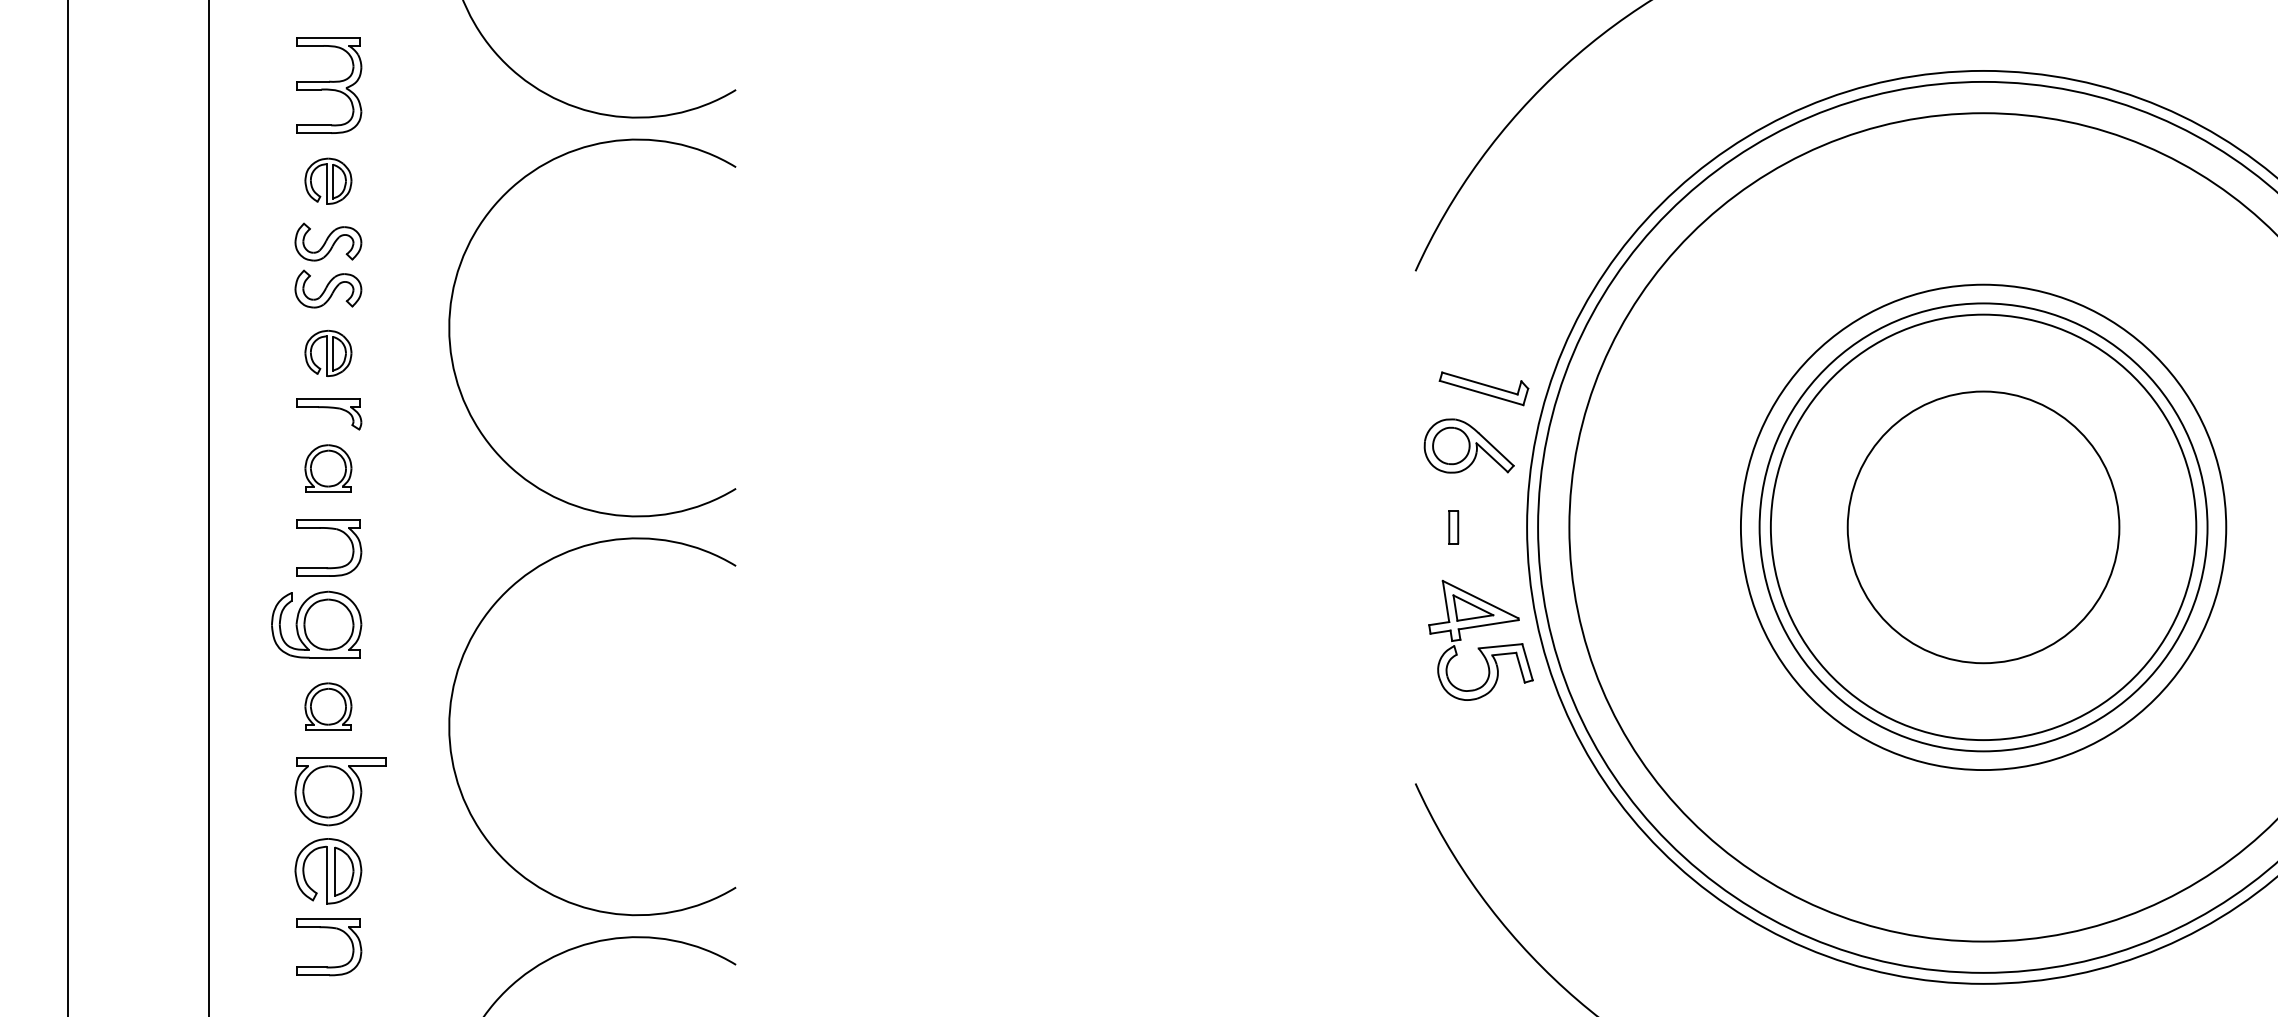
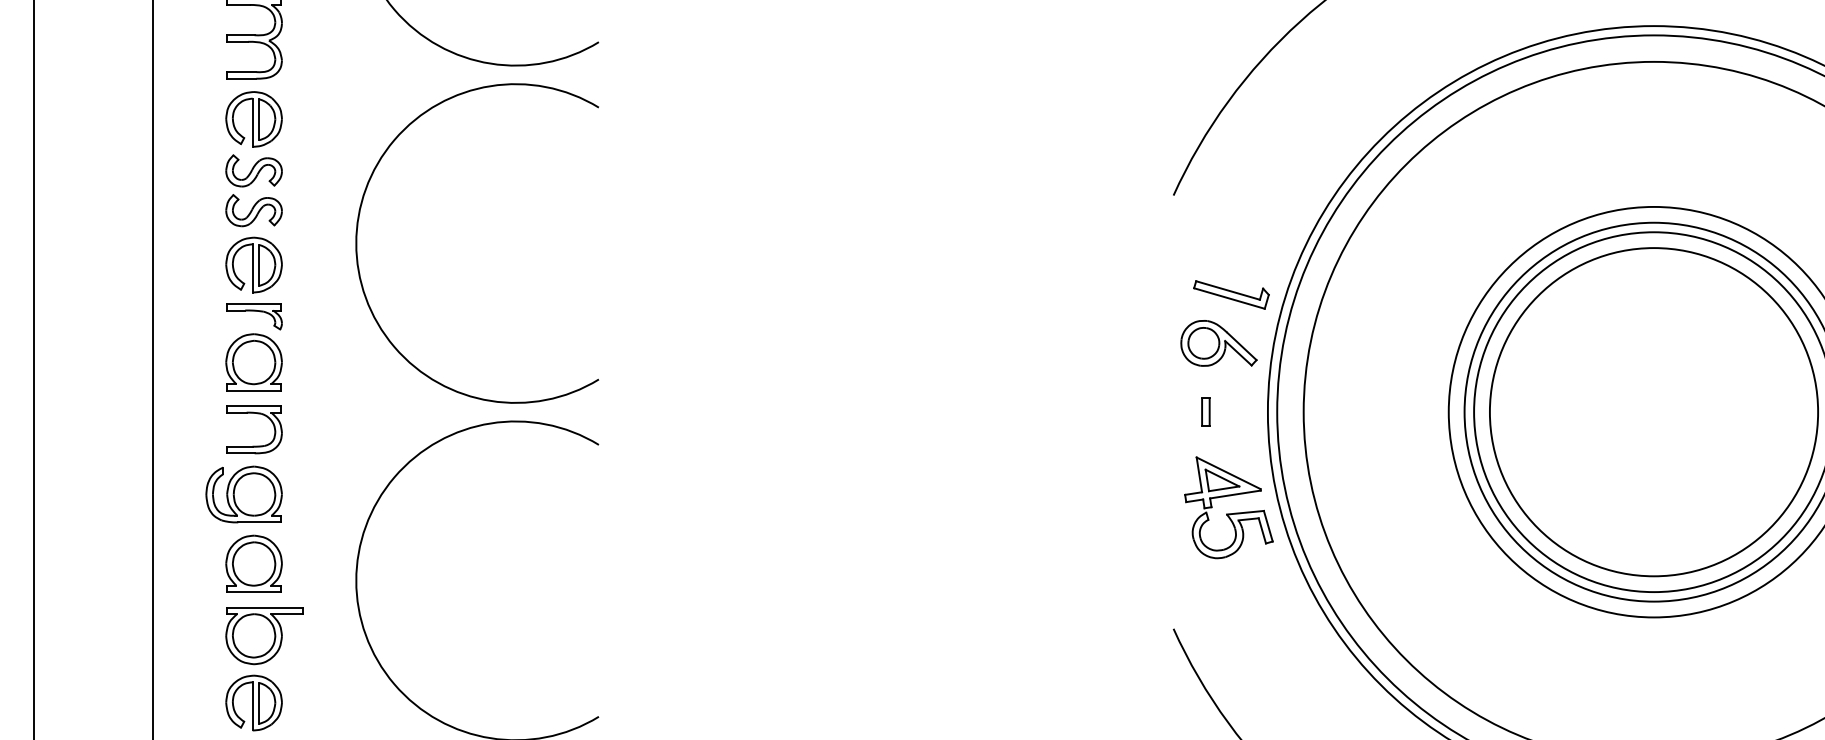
part: (328, 181) -> (254, 119), size x1.43
part: (328, 353) -> (254, 265), size x1.43
part: (328, 468) -> (254, 362), size x1.43
circle: (1983, 527) -> (1653, 412), size x1.43
part: (328, 706) -> (254, 563), size x1.43

